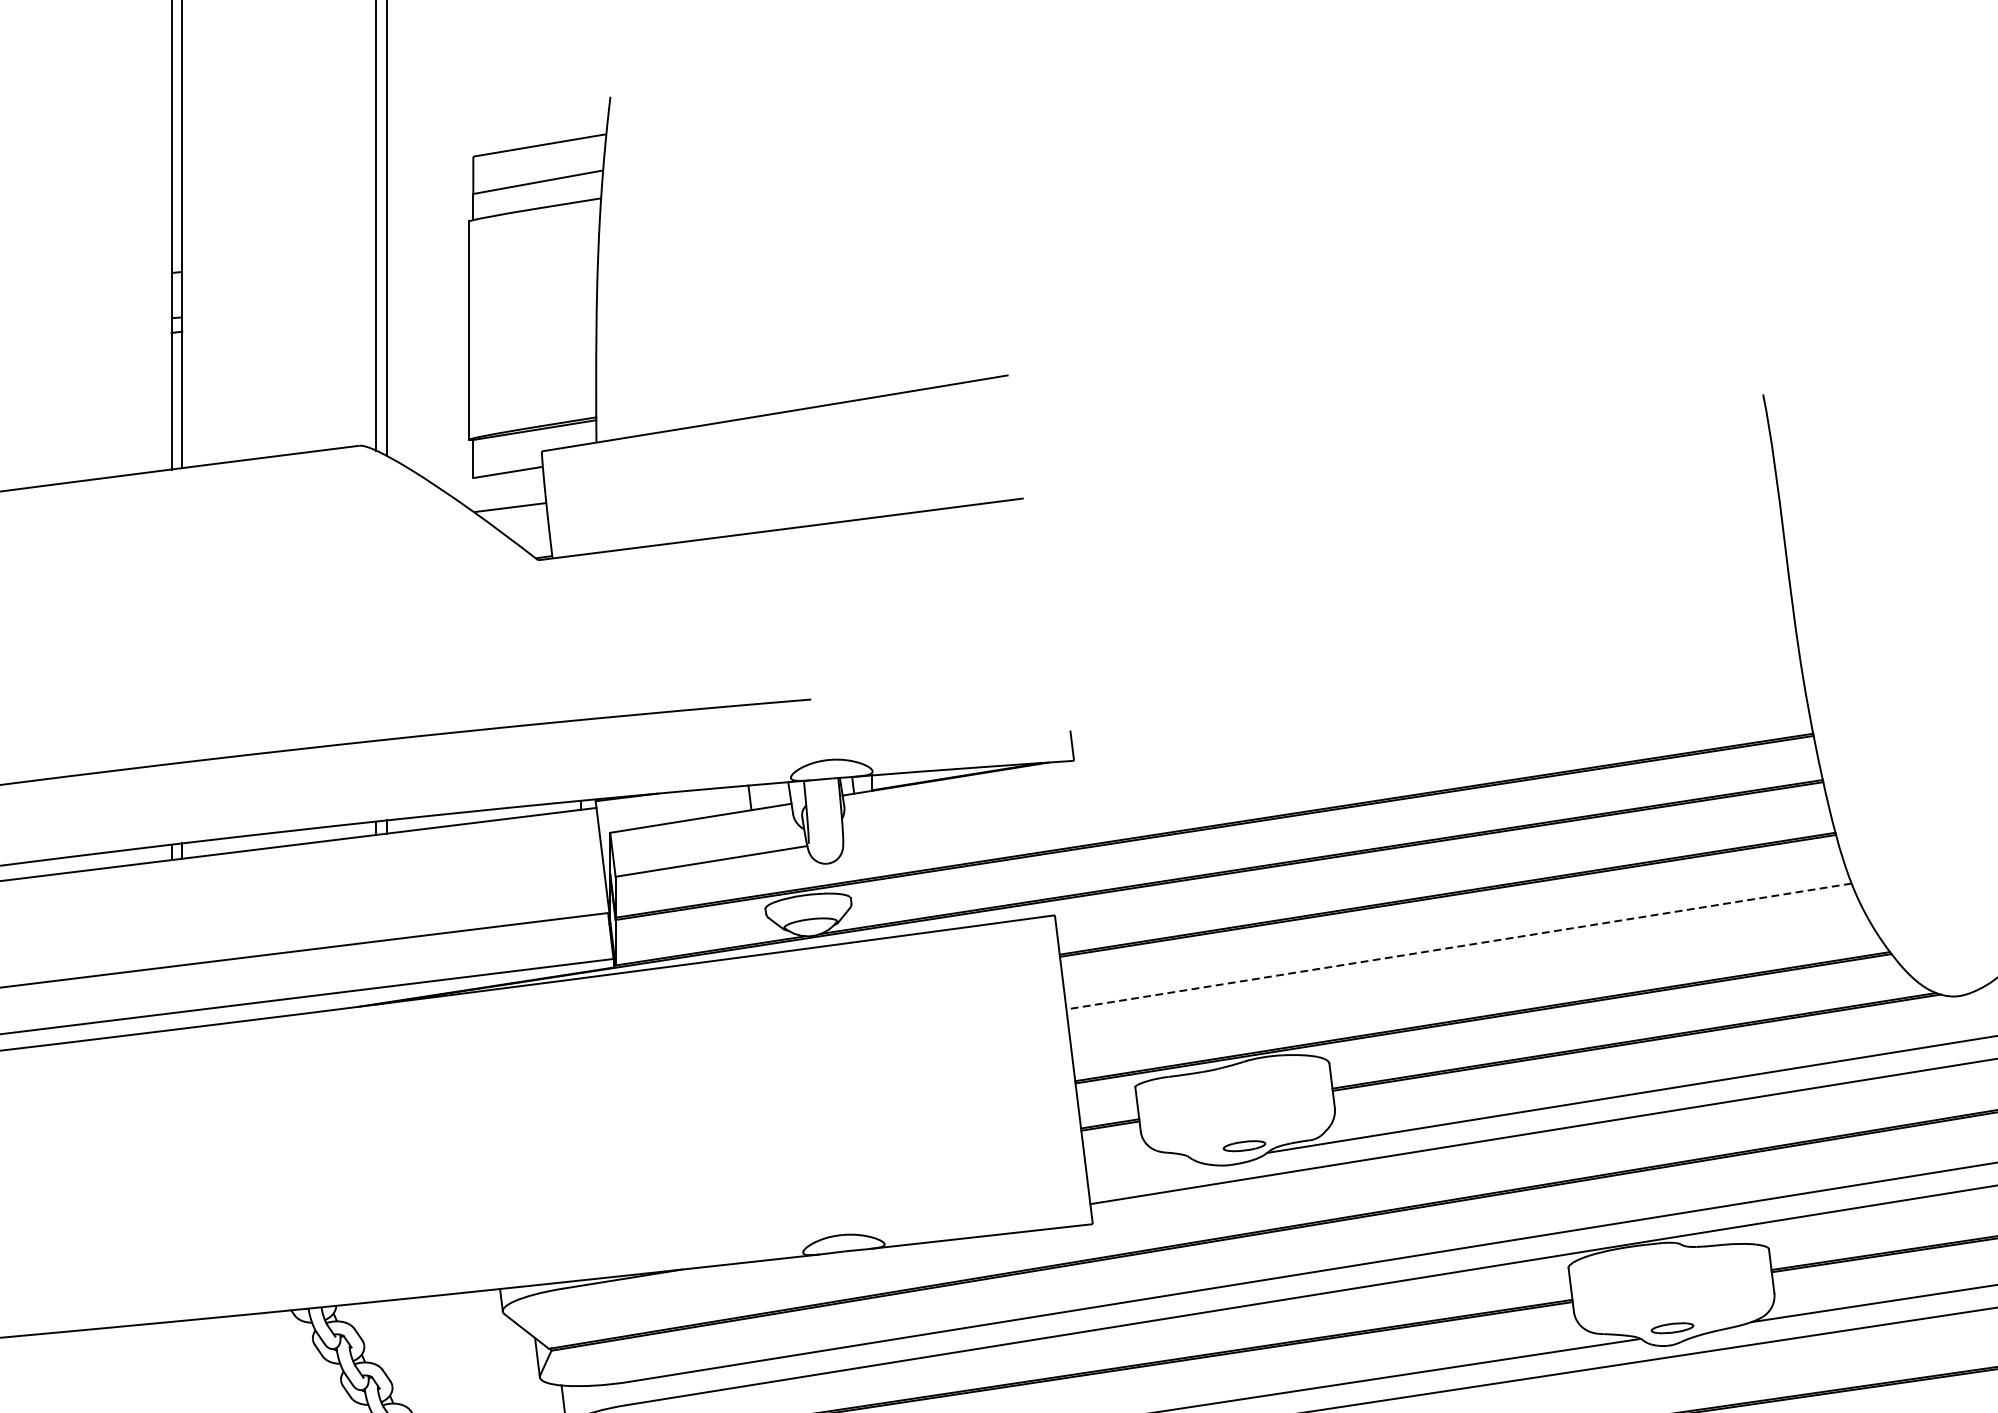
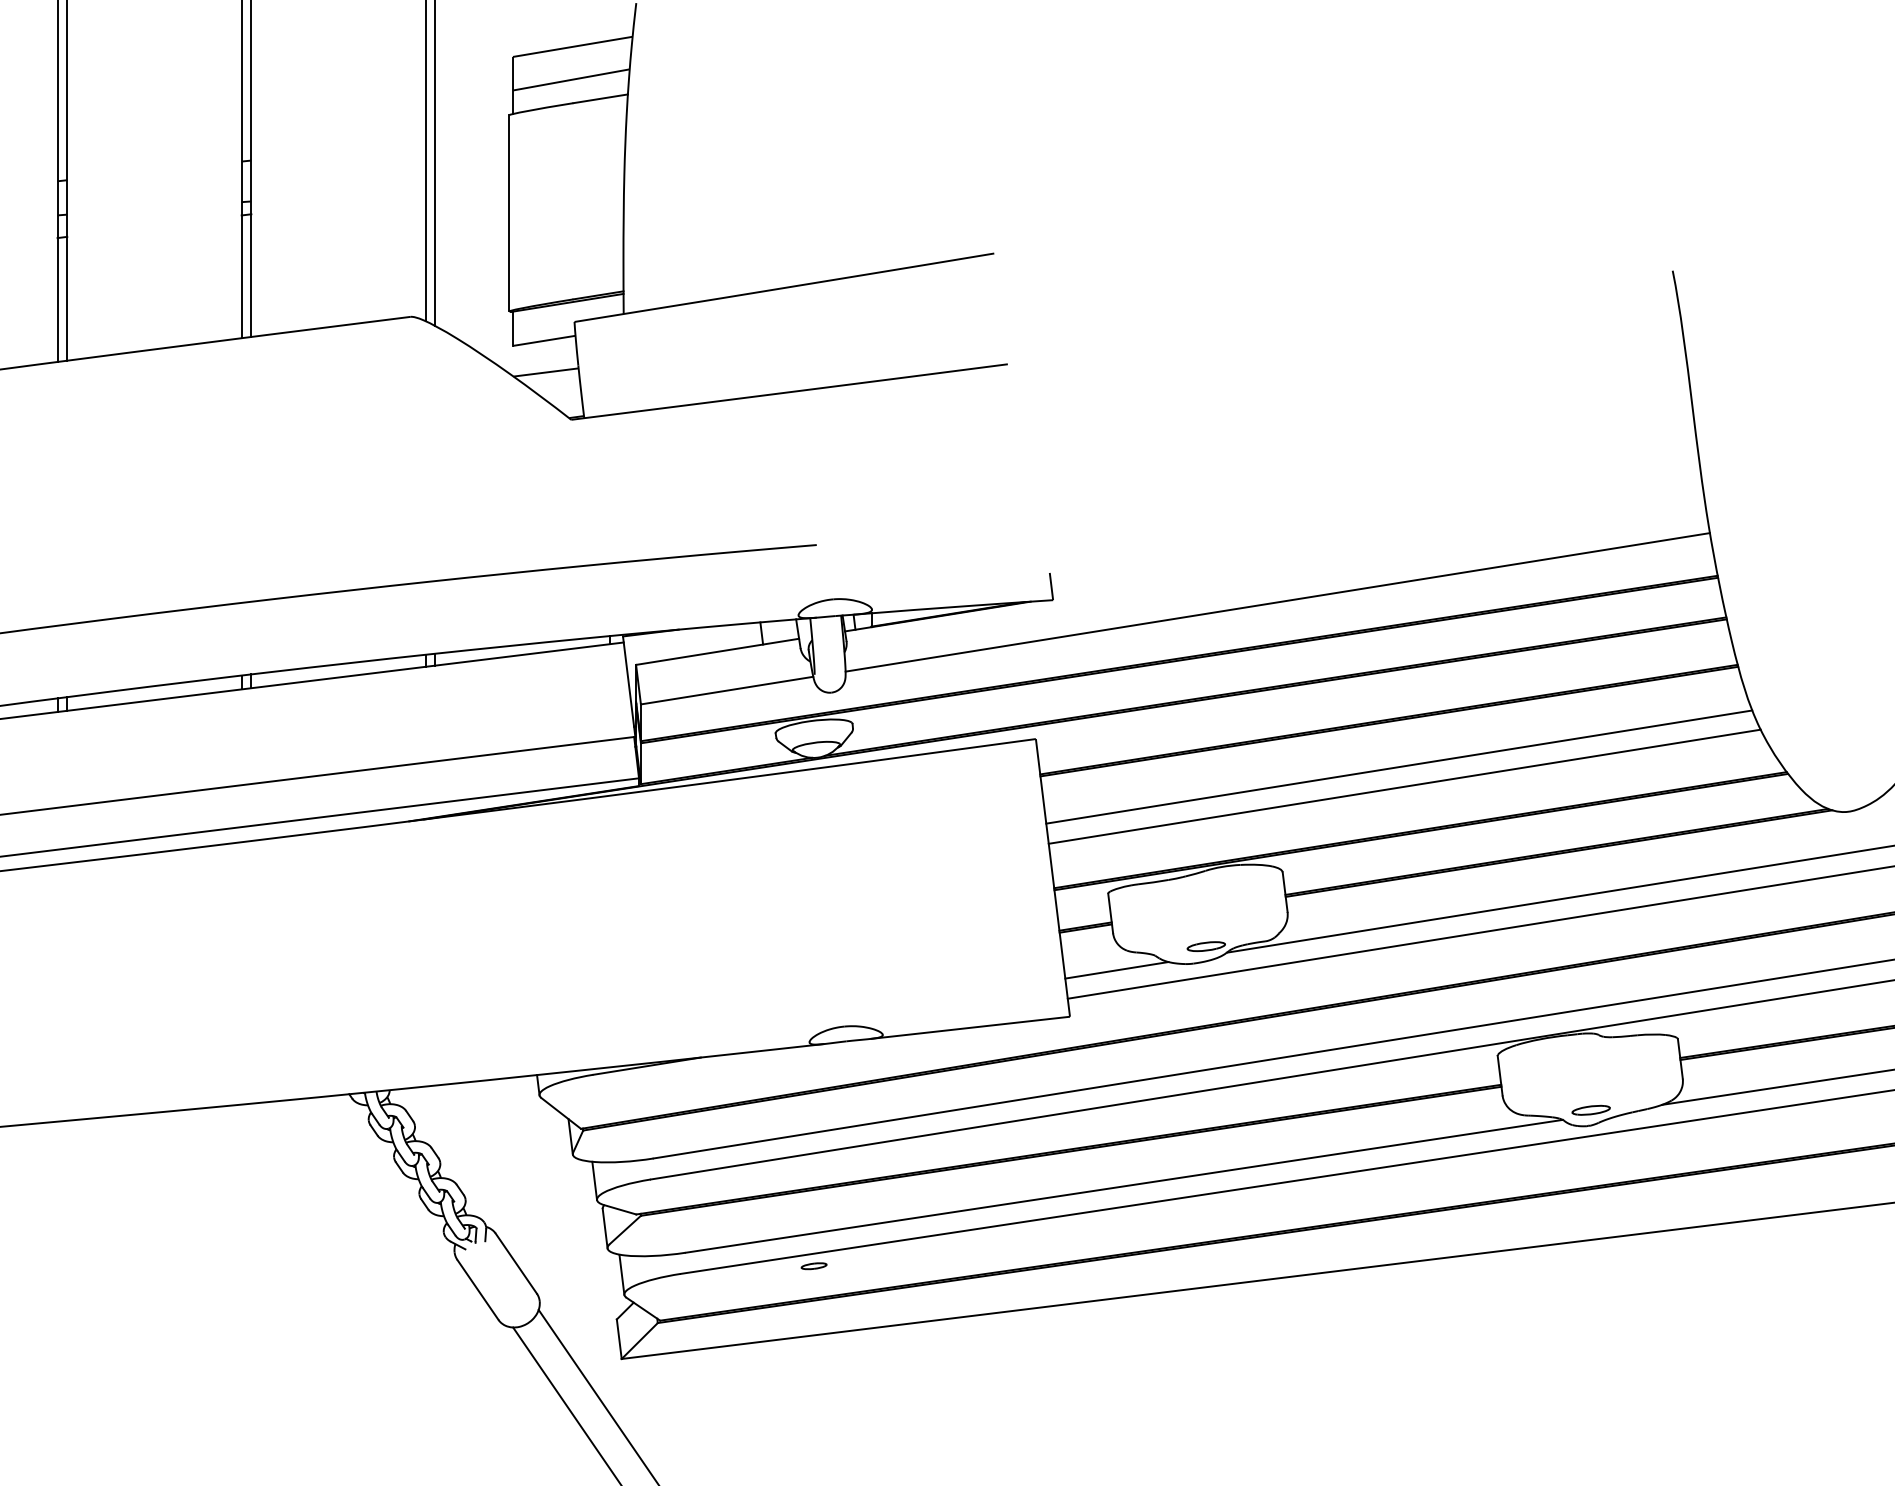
line: (1323, 763) -> (1277, 602), added
line: (1458, 946) -> (1398, 767), dashed -> solid
line: (1464, 968) -> (1404, 786), added
line: (1144, 1172) -> (1116, 970), added

